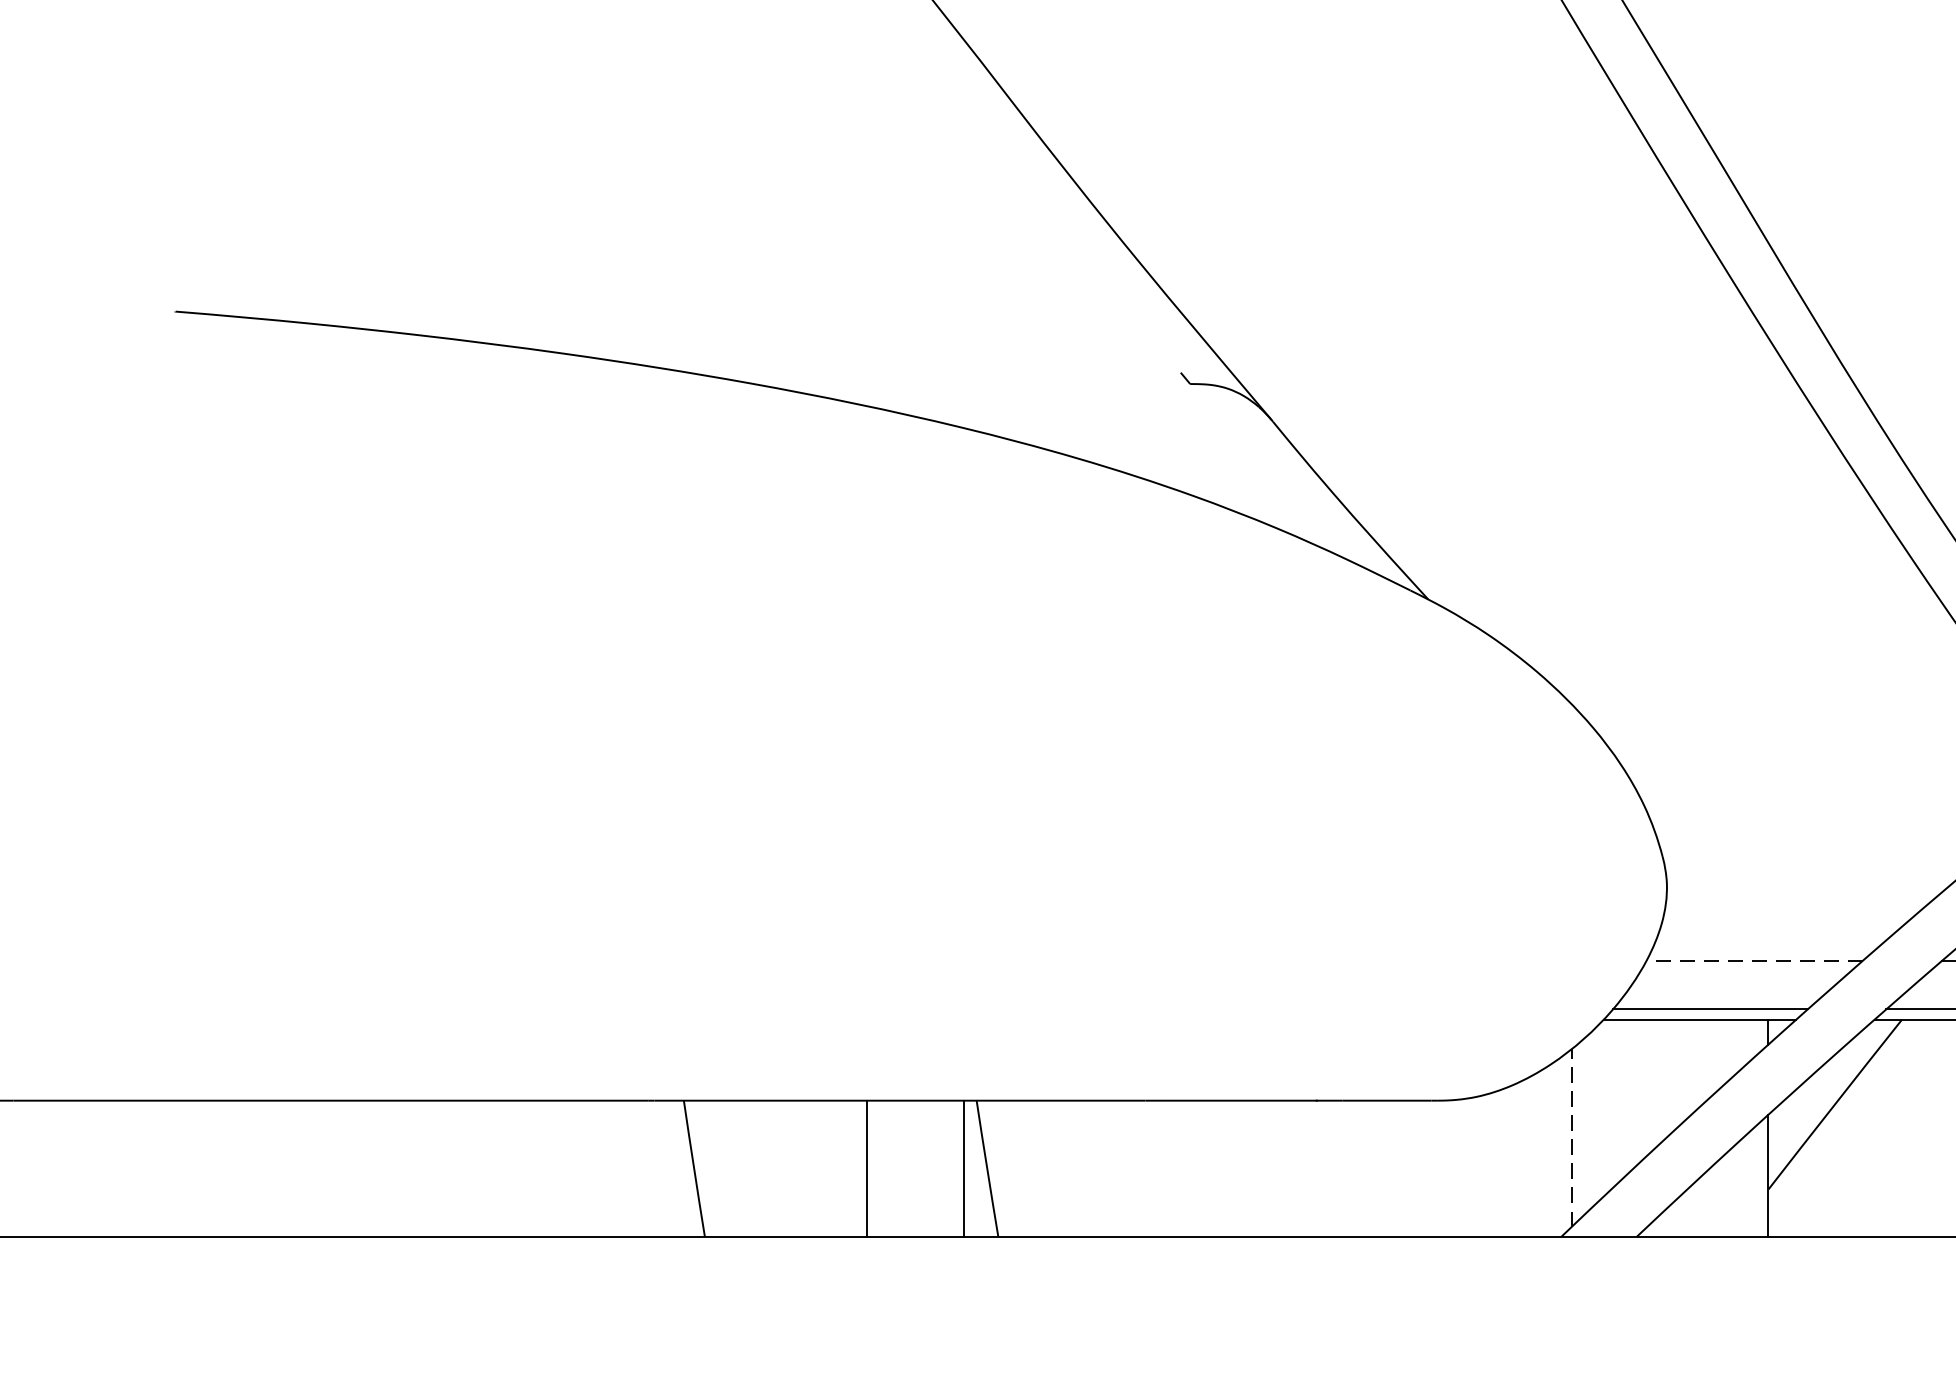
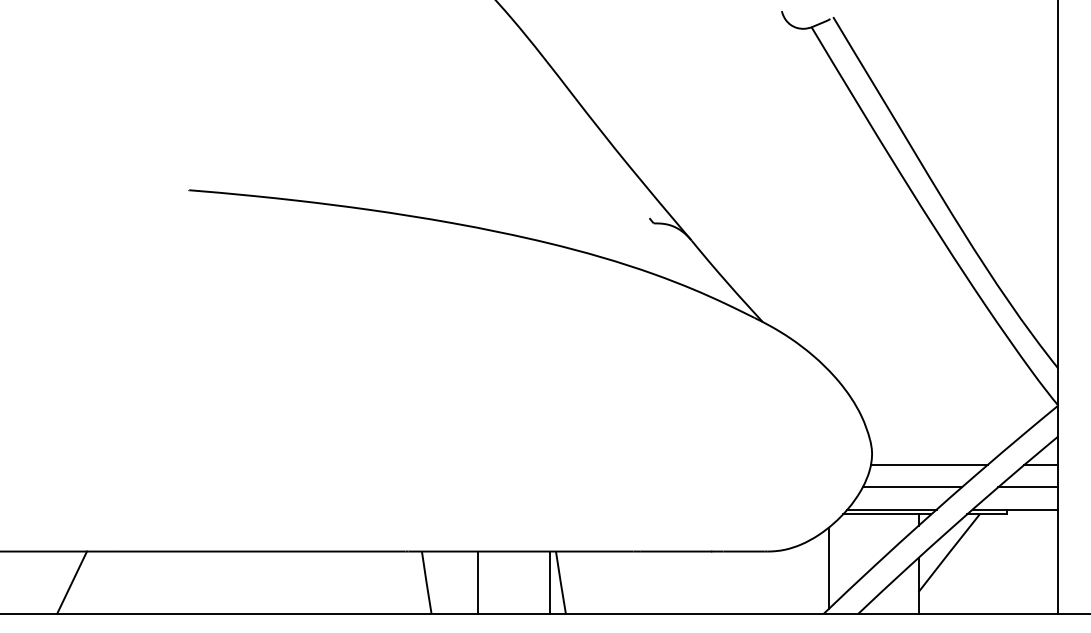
line: (1790, 912) -> (928, 465), added
line: (1755, 960) -> (912, 487), dashed -> solid
line: (1571, 1137) -> (828, 568), dashed -> solid
line: (866, 1168) -> (477, 582), moved

